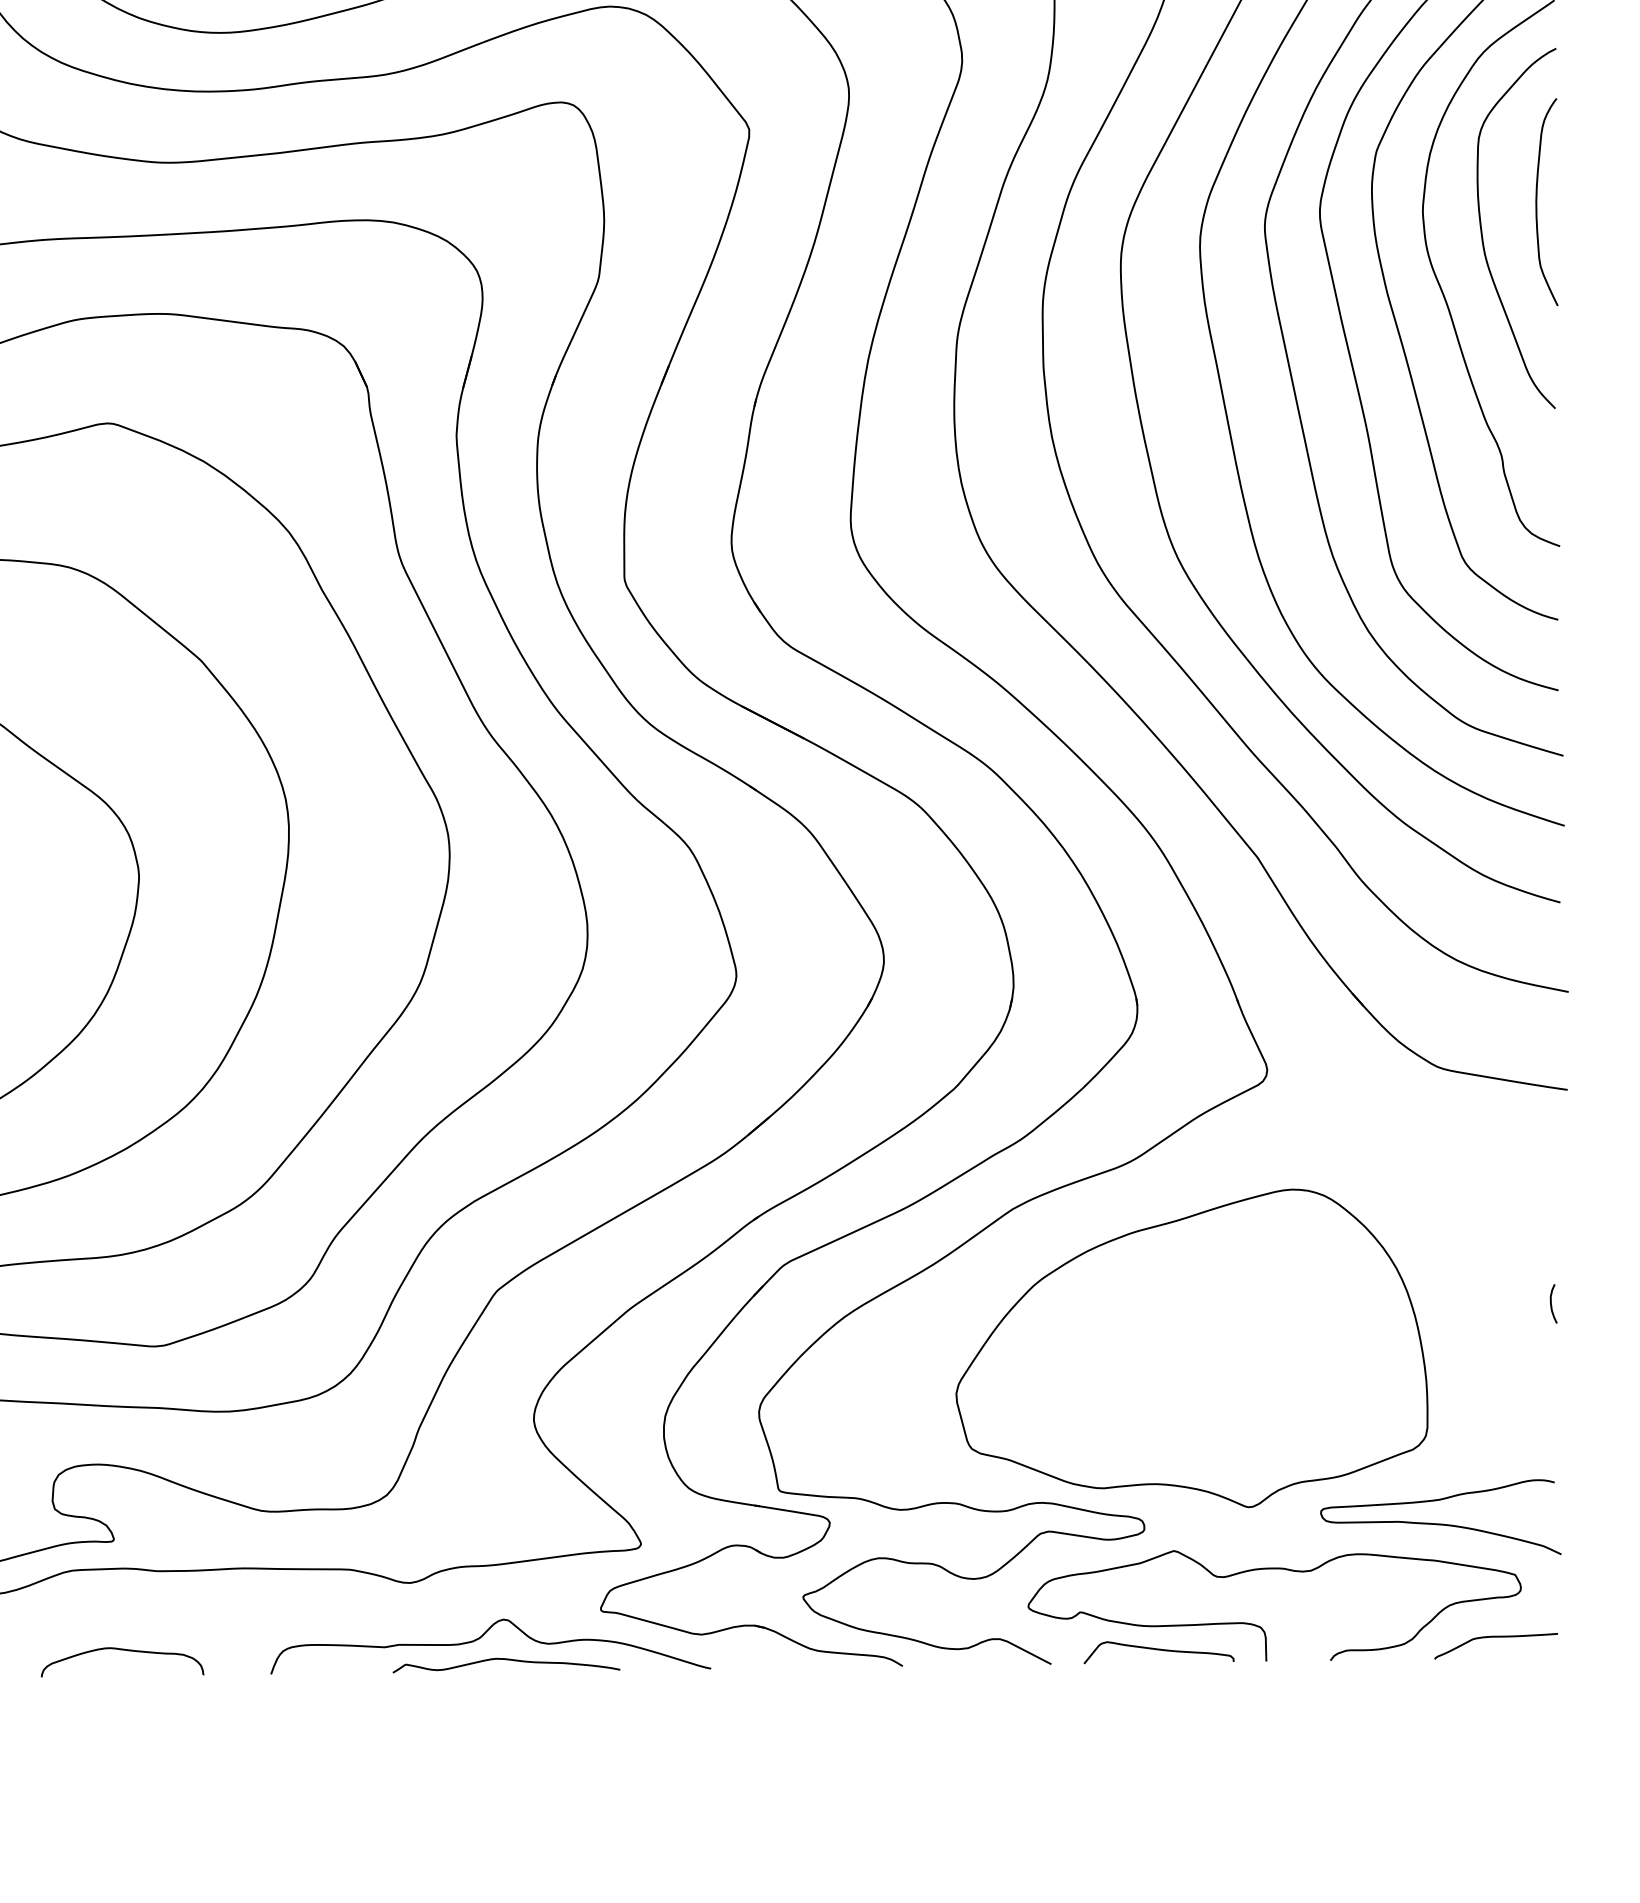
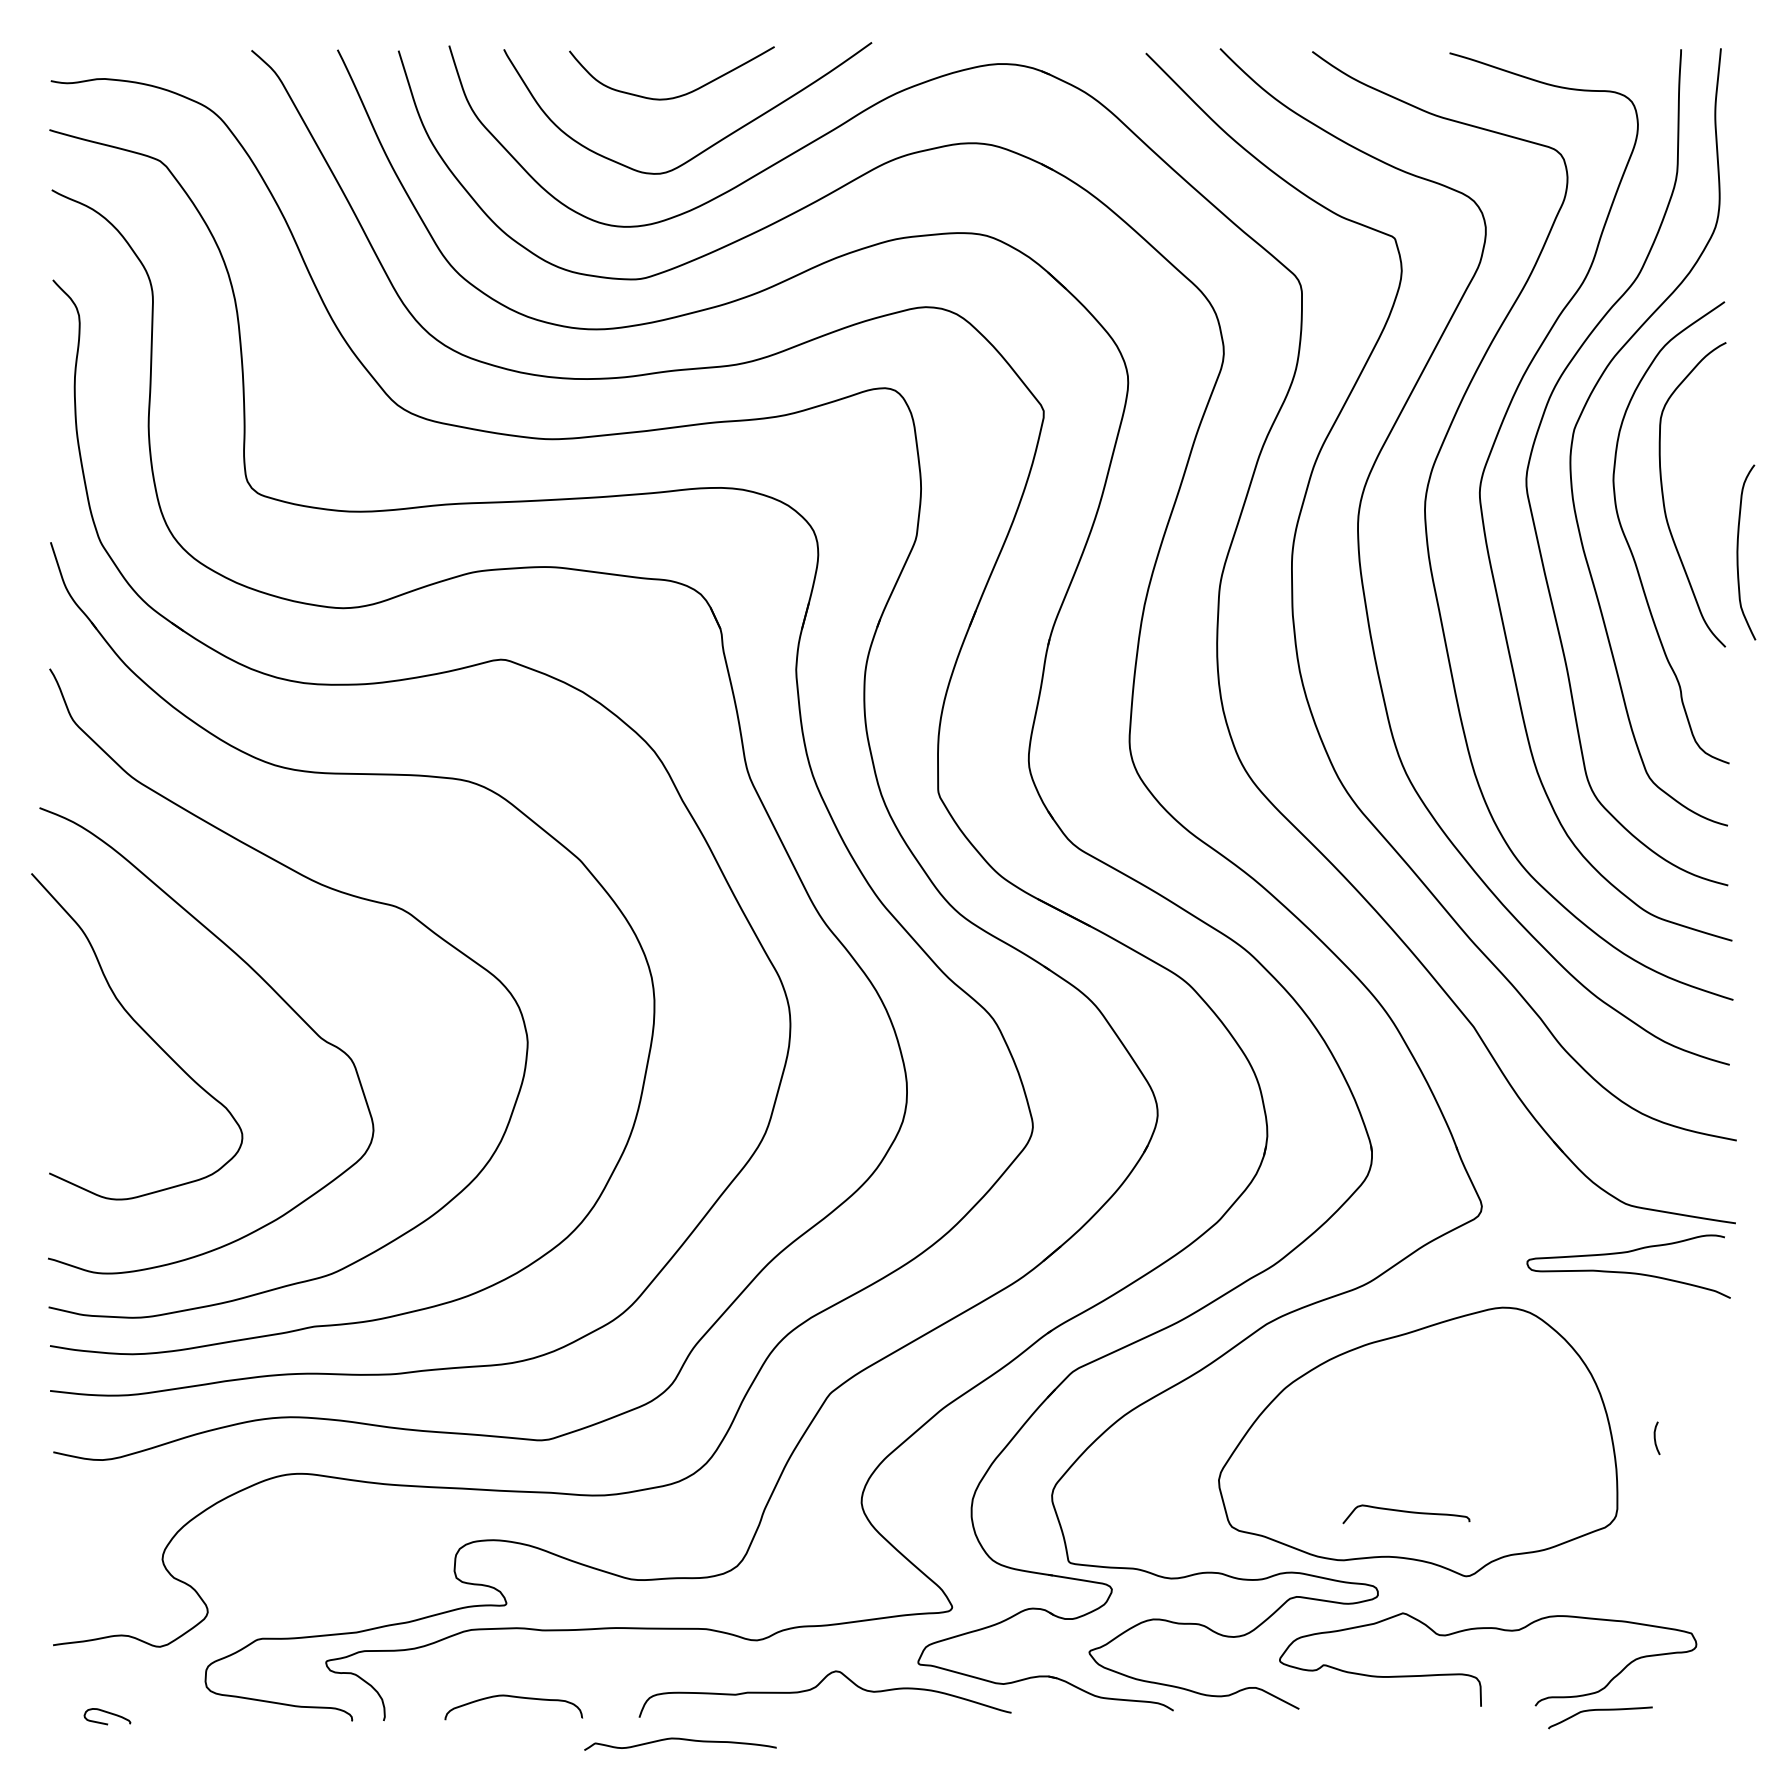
curve: (1537, 202) -> (1738, 552), moved
curve: (1551, 1304) -> (1655, 1438), moved
curve: (1438, 1522) -> (1626, 1271), moved
curve: (1496, 1637) -> (1600, 1710), moved
curve: (1159, 1650) -> (1406, 1512), moved
curve: (506, 1659) -> (680, 1739), moved

